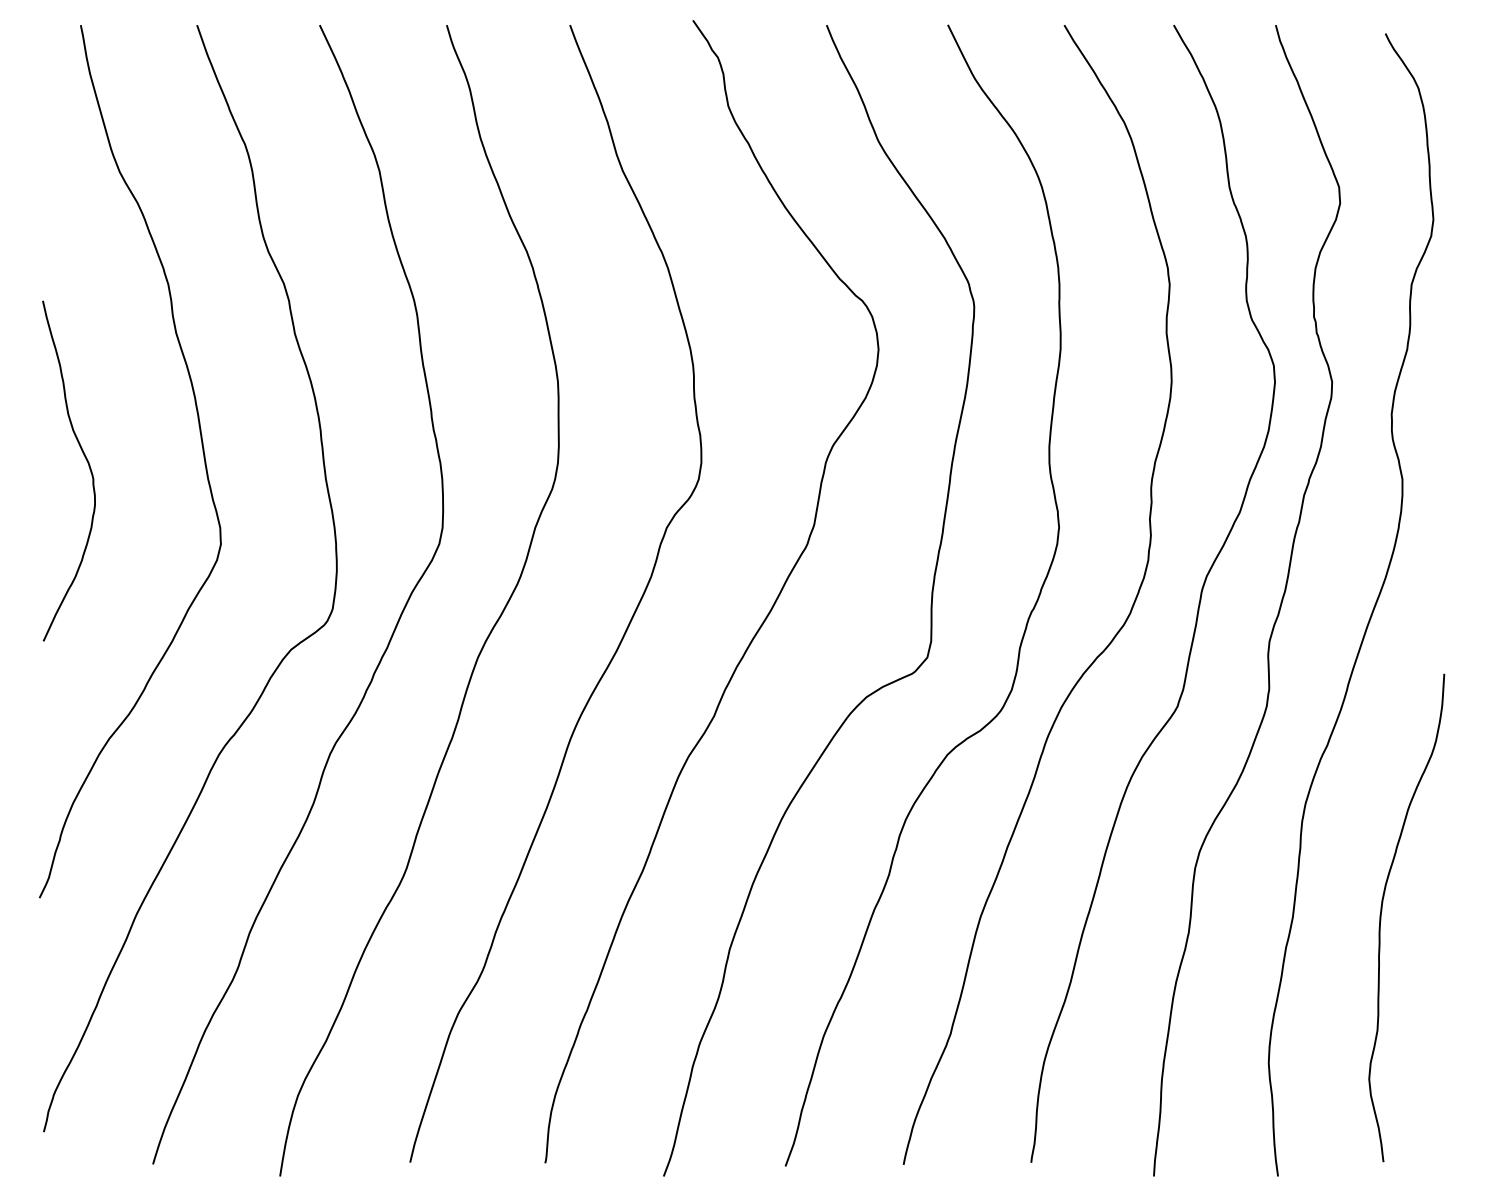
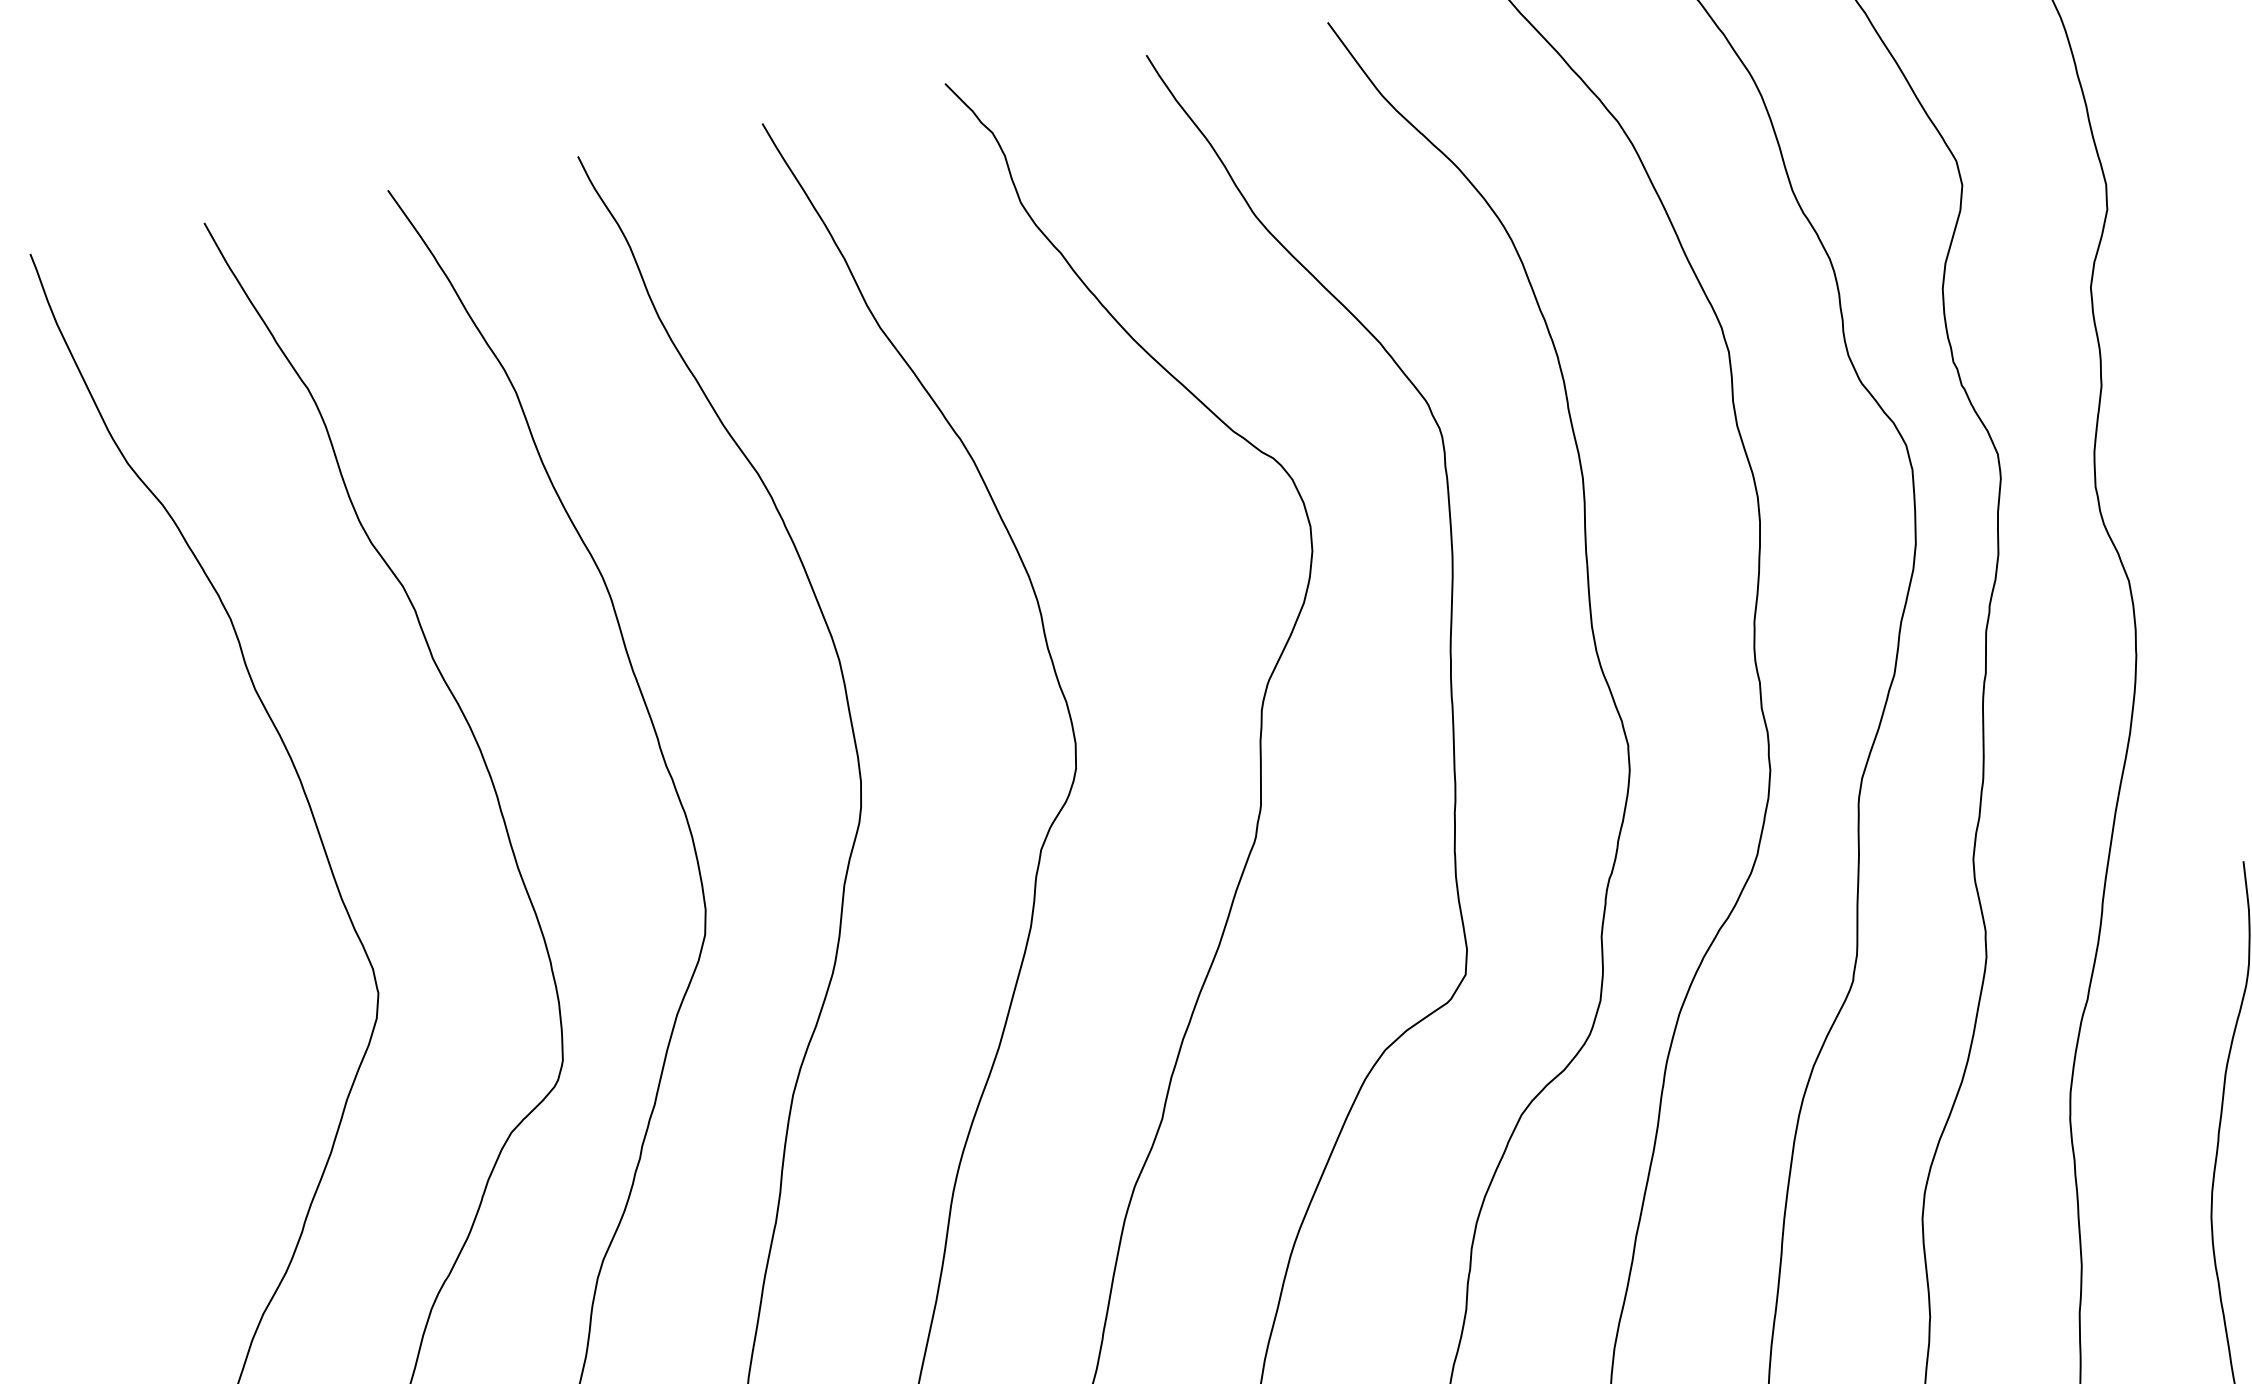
curve: (86, 461) -> (155, 905), removed

